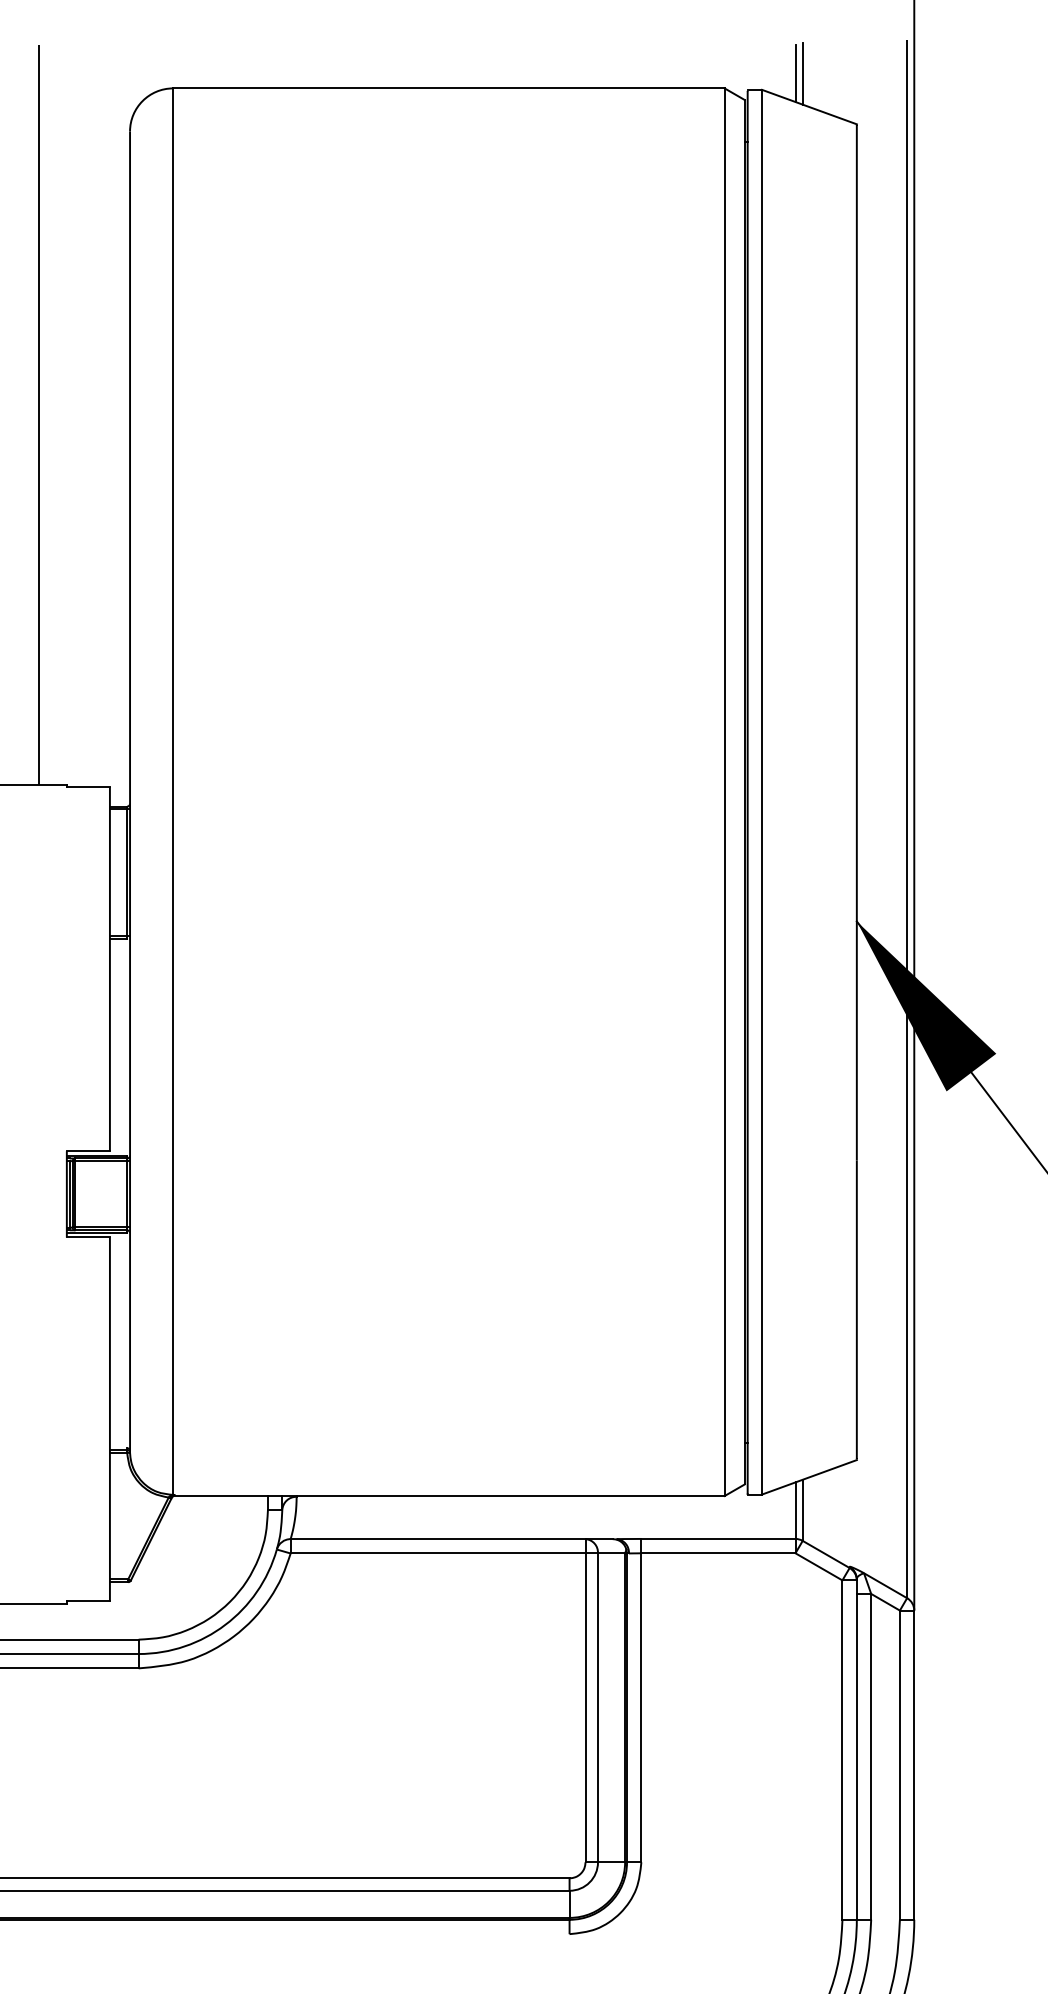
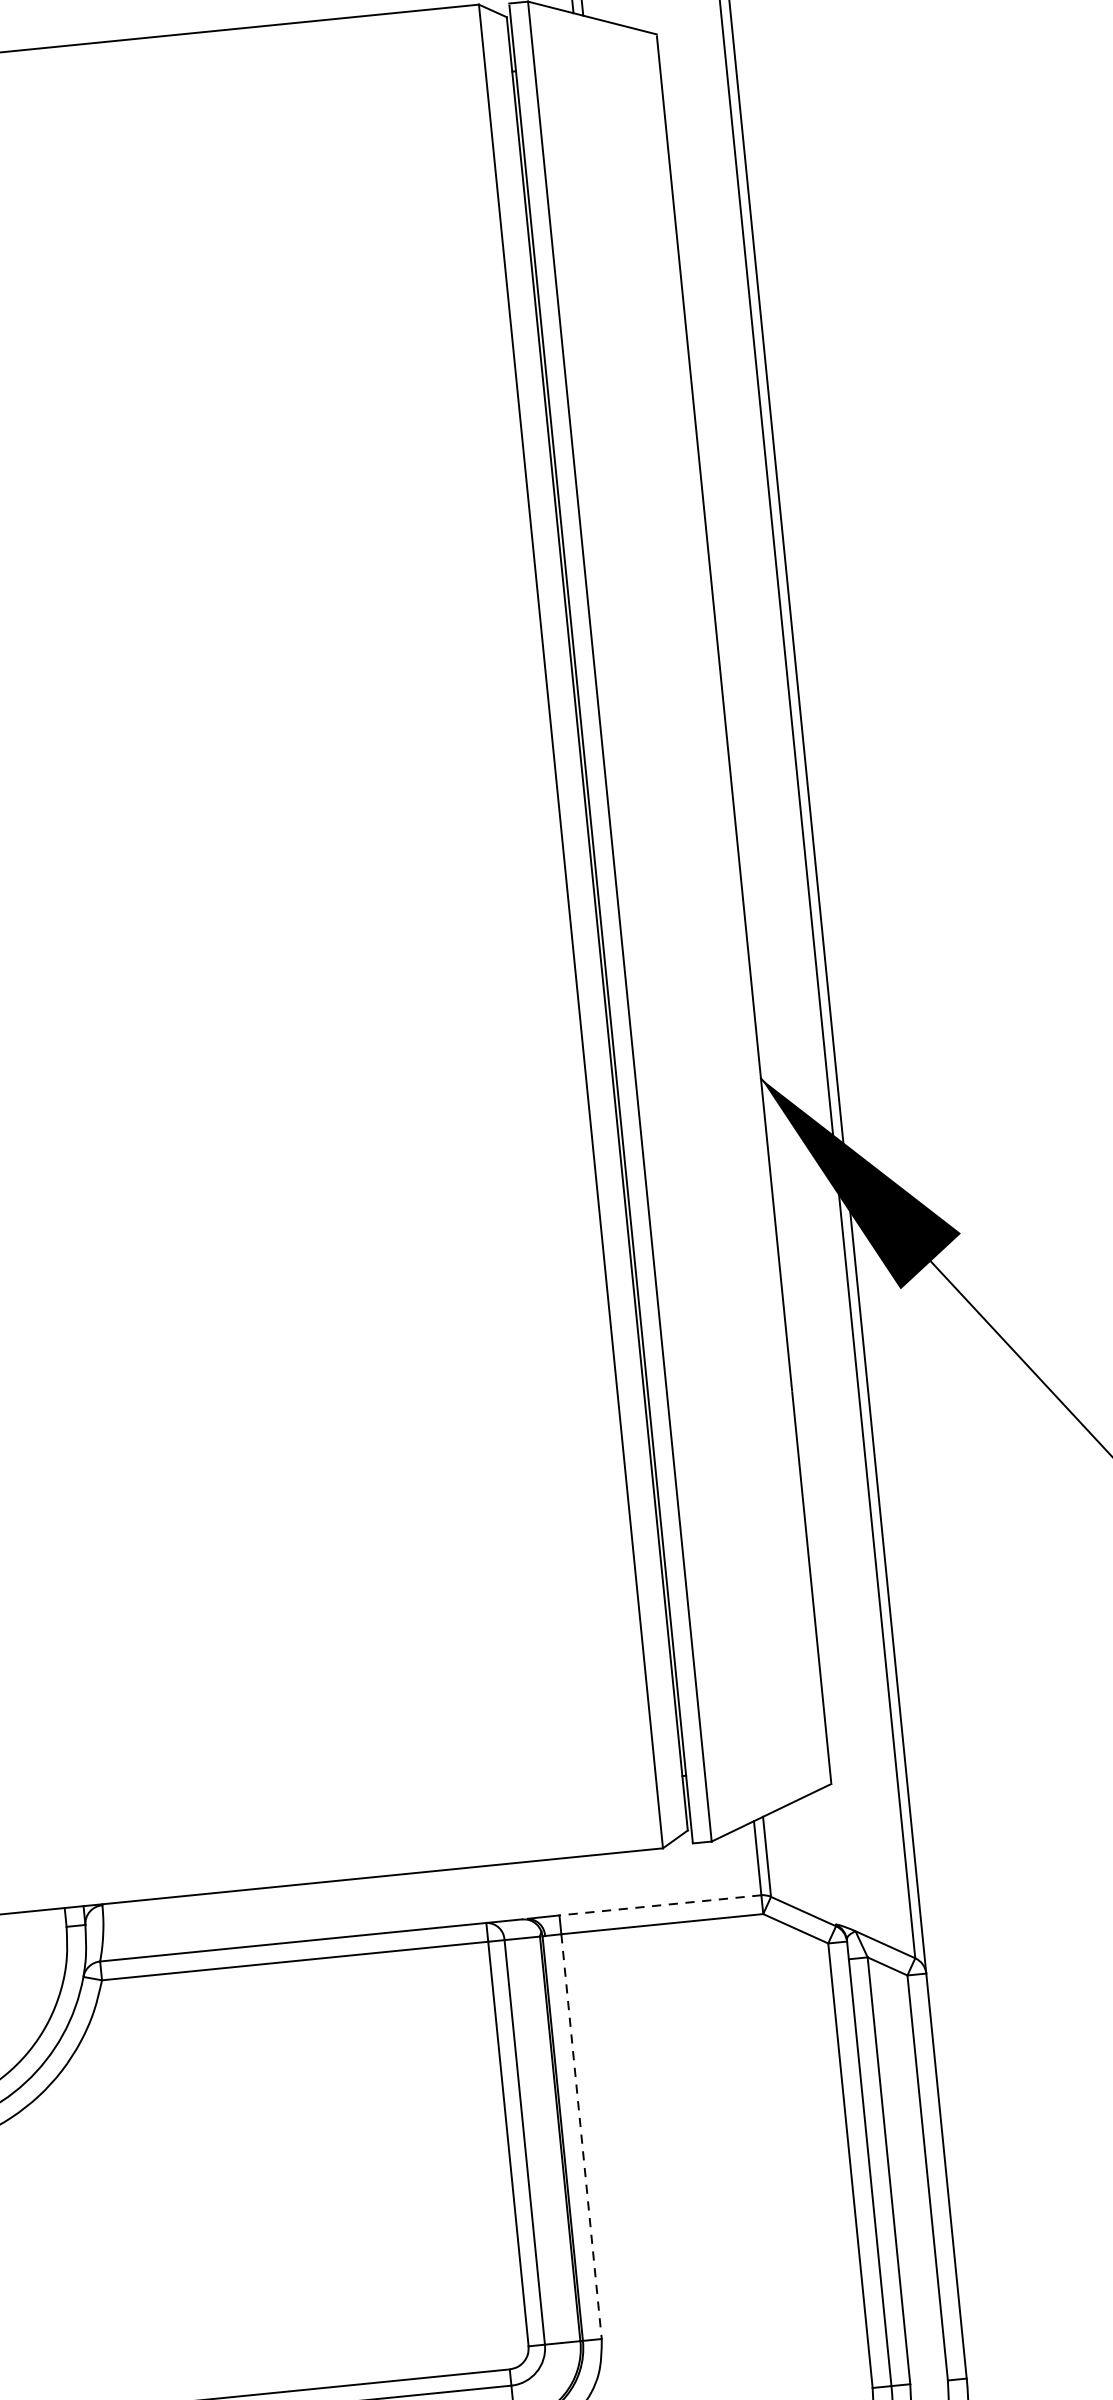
line: (717, 1538) -> (659, 1904), solid -> dashed
line: (641, 1707) -> (581, 2136), solid -> dashed

